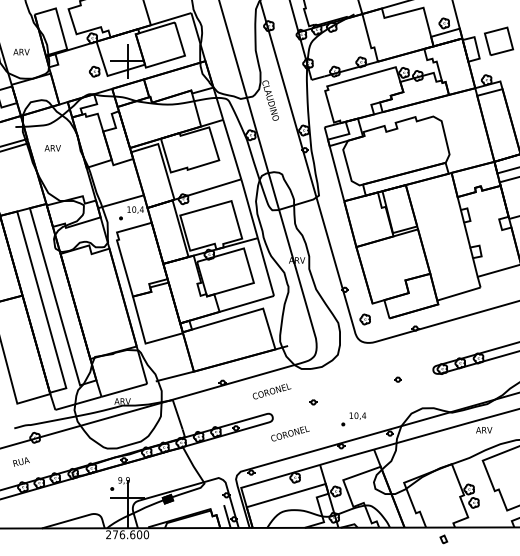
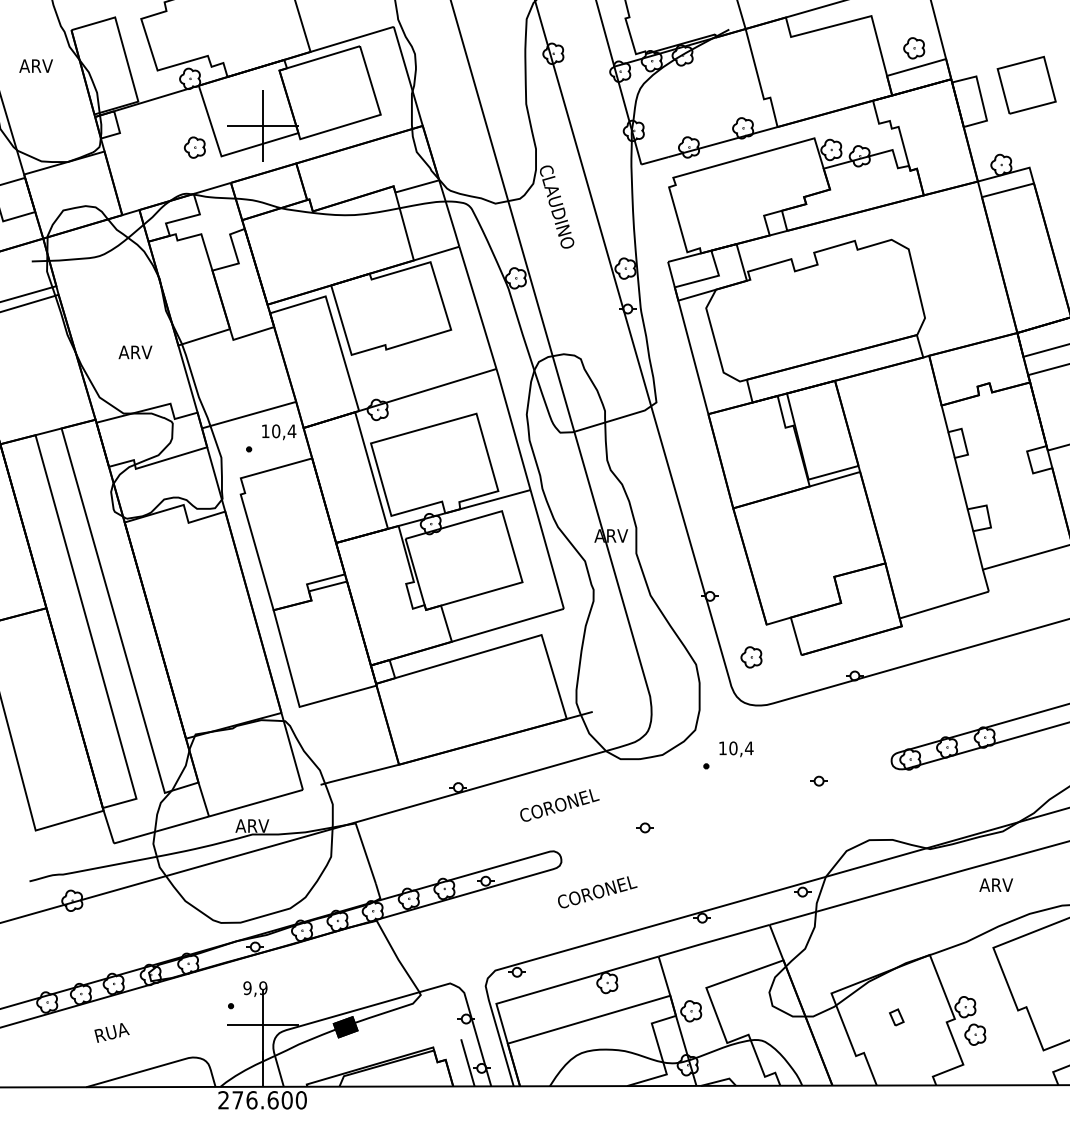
text: (21, 51) -> (36, 64), moved
text: (52, 148) -> (134, 352), moved
part: (353, 419) -> (727, 756), moved
text: (21, 461) -> (112, 1031), moved
part: (443, 539) -> (896, 1017), moved

